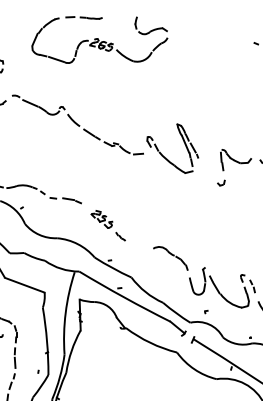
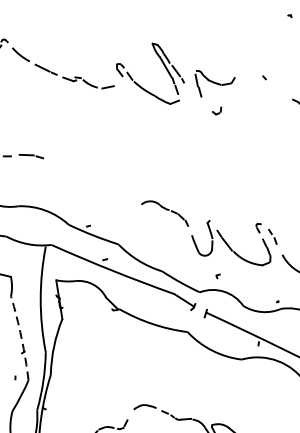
part: (235, 160) -> (215, 82), moved
part: (107, 225) -> (79, 182), removed
arc: (47, 341) -> (22, 338), solid -> dashed

